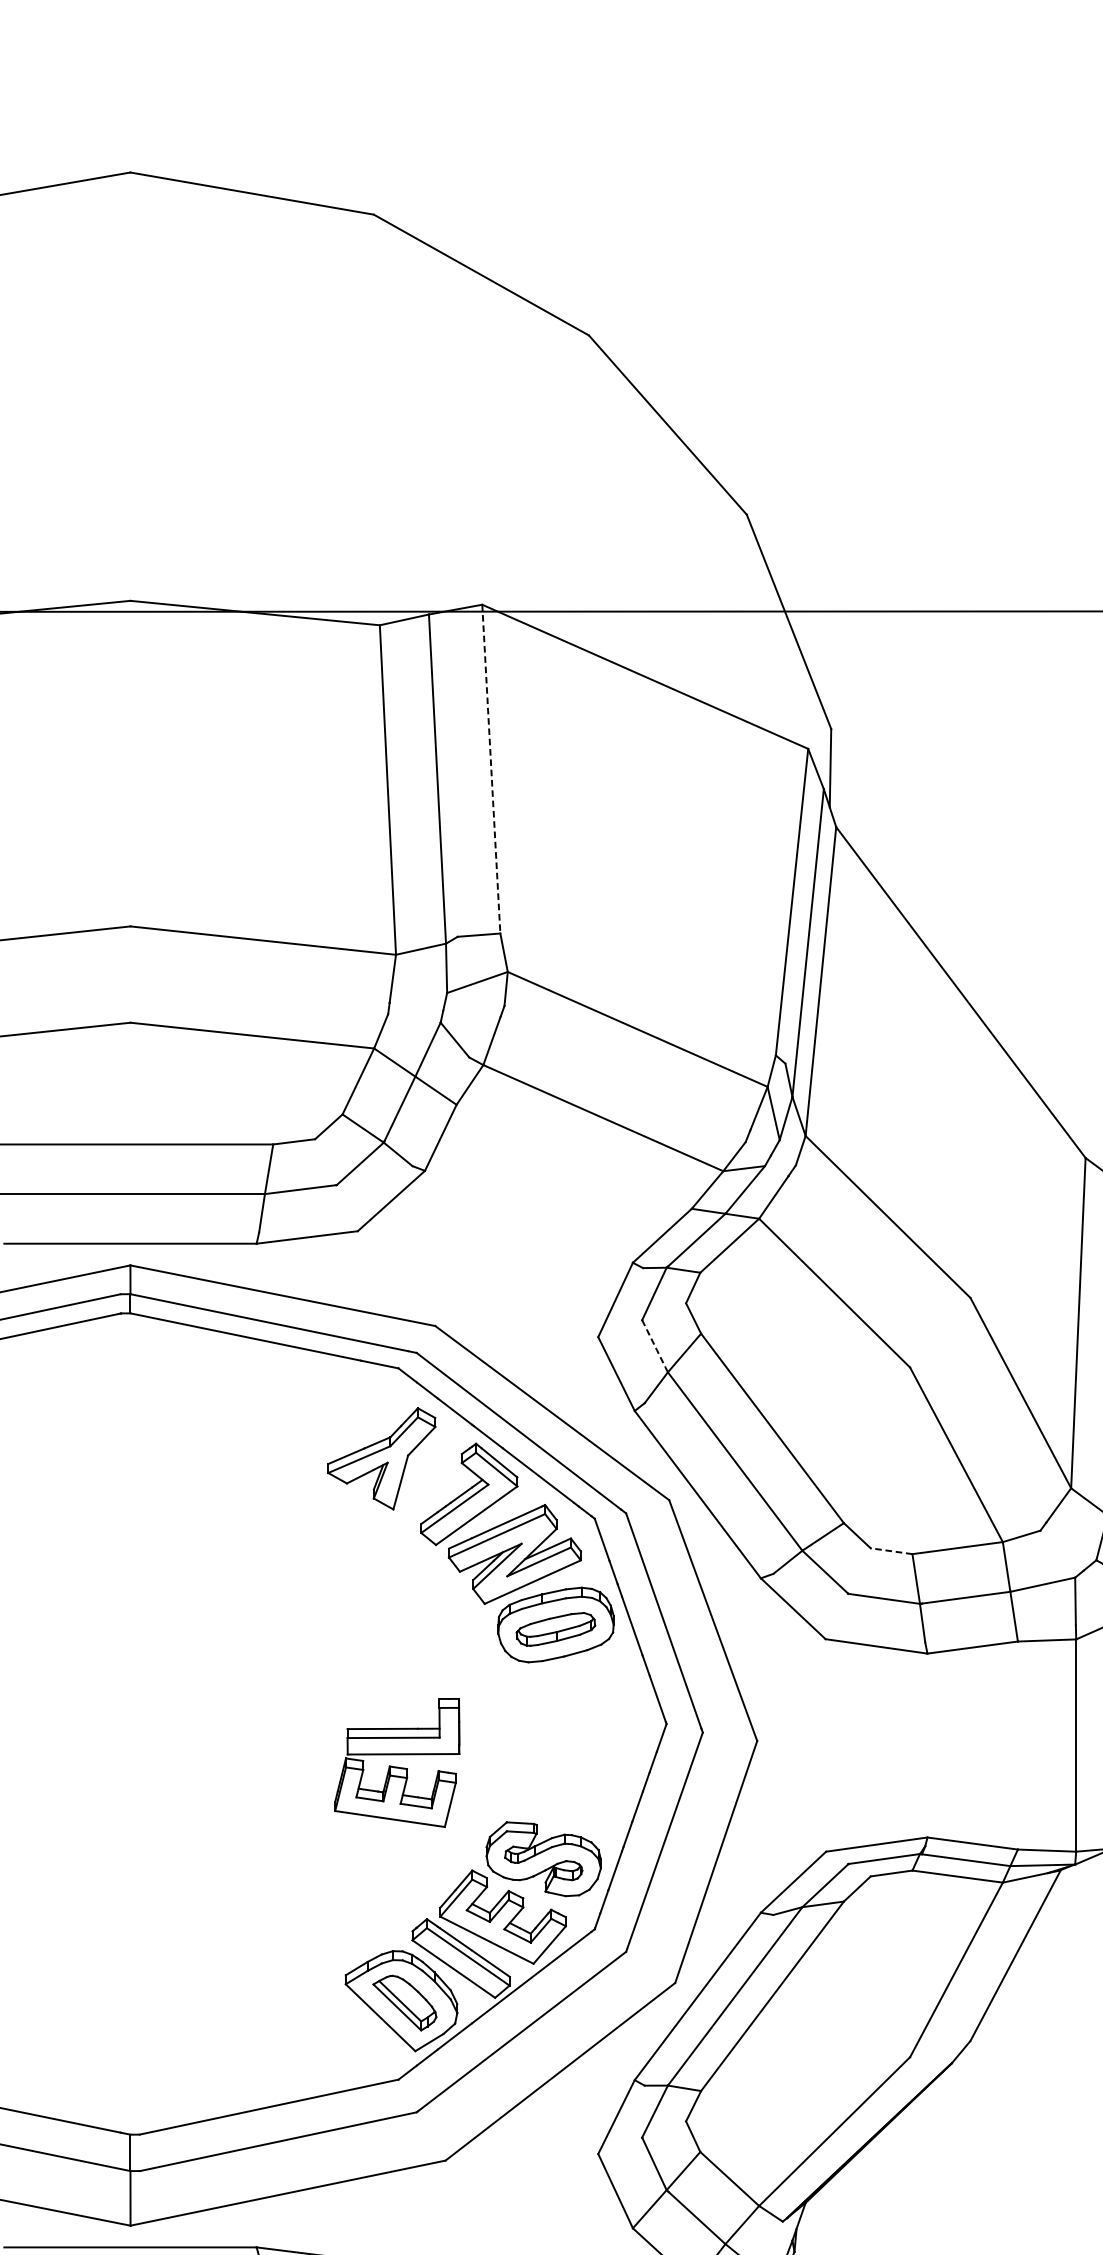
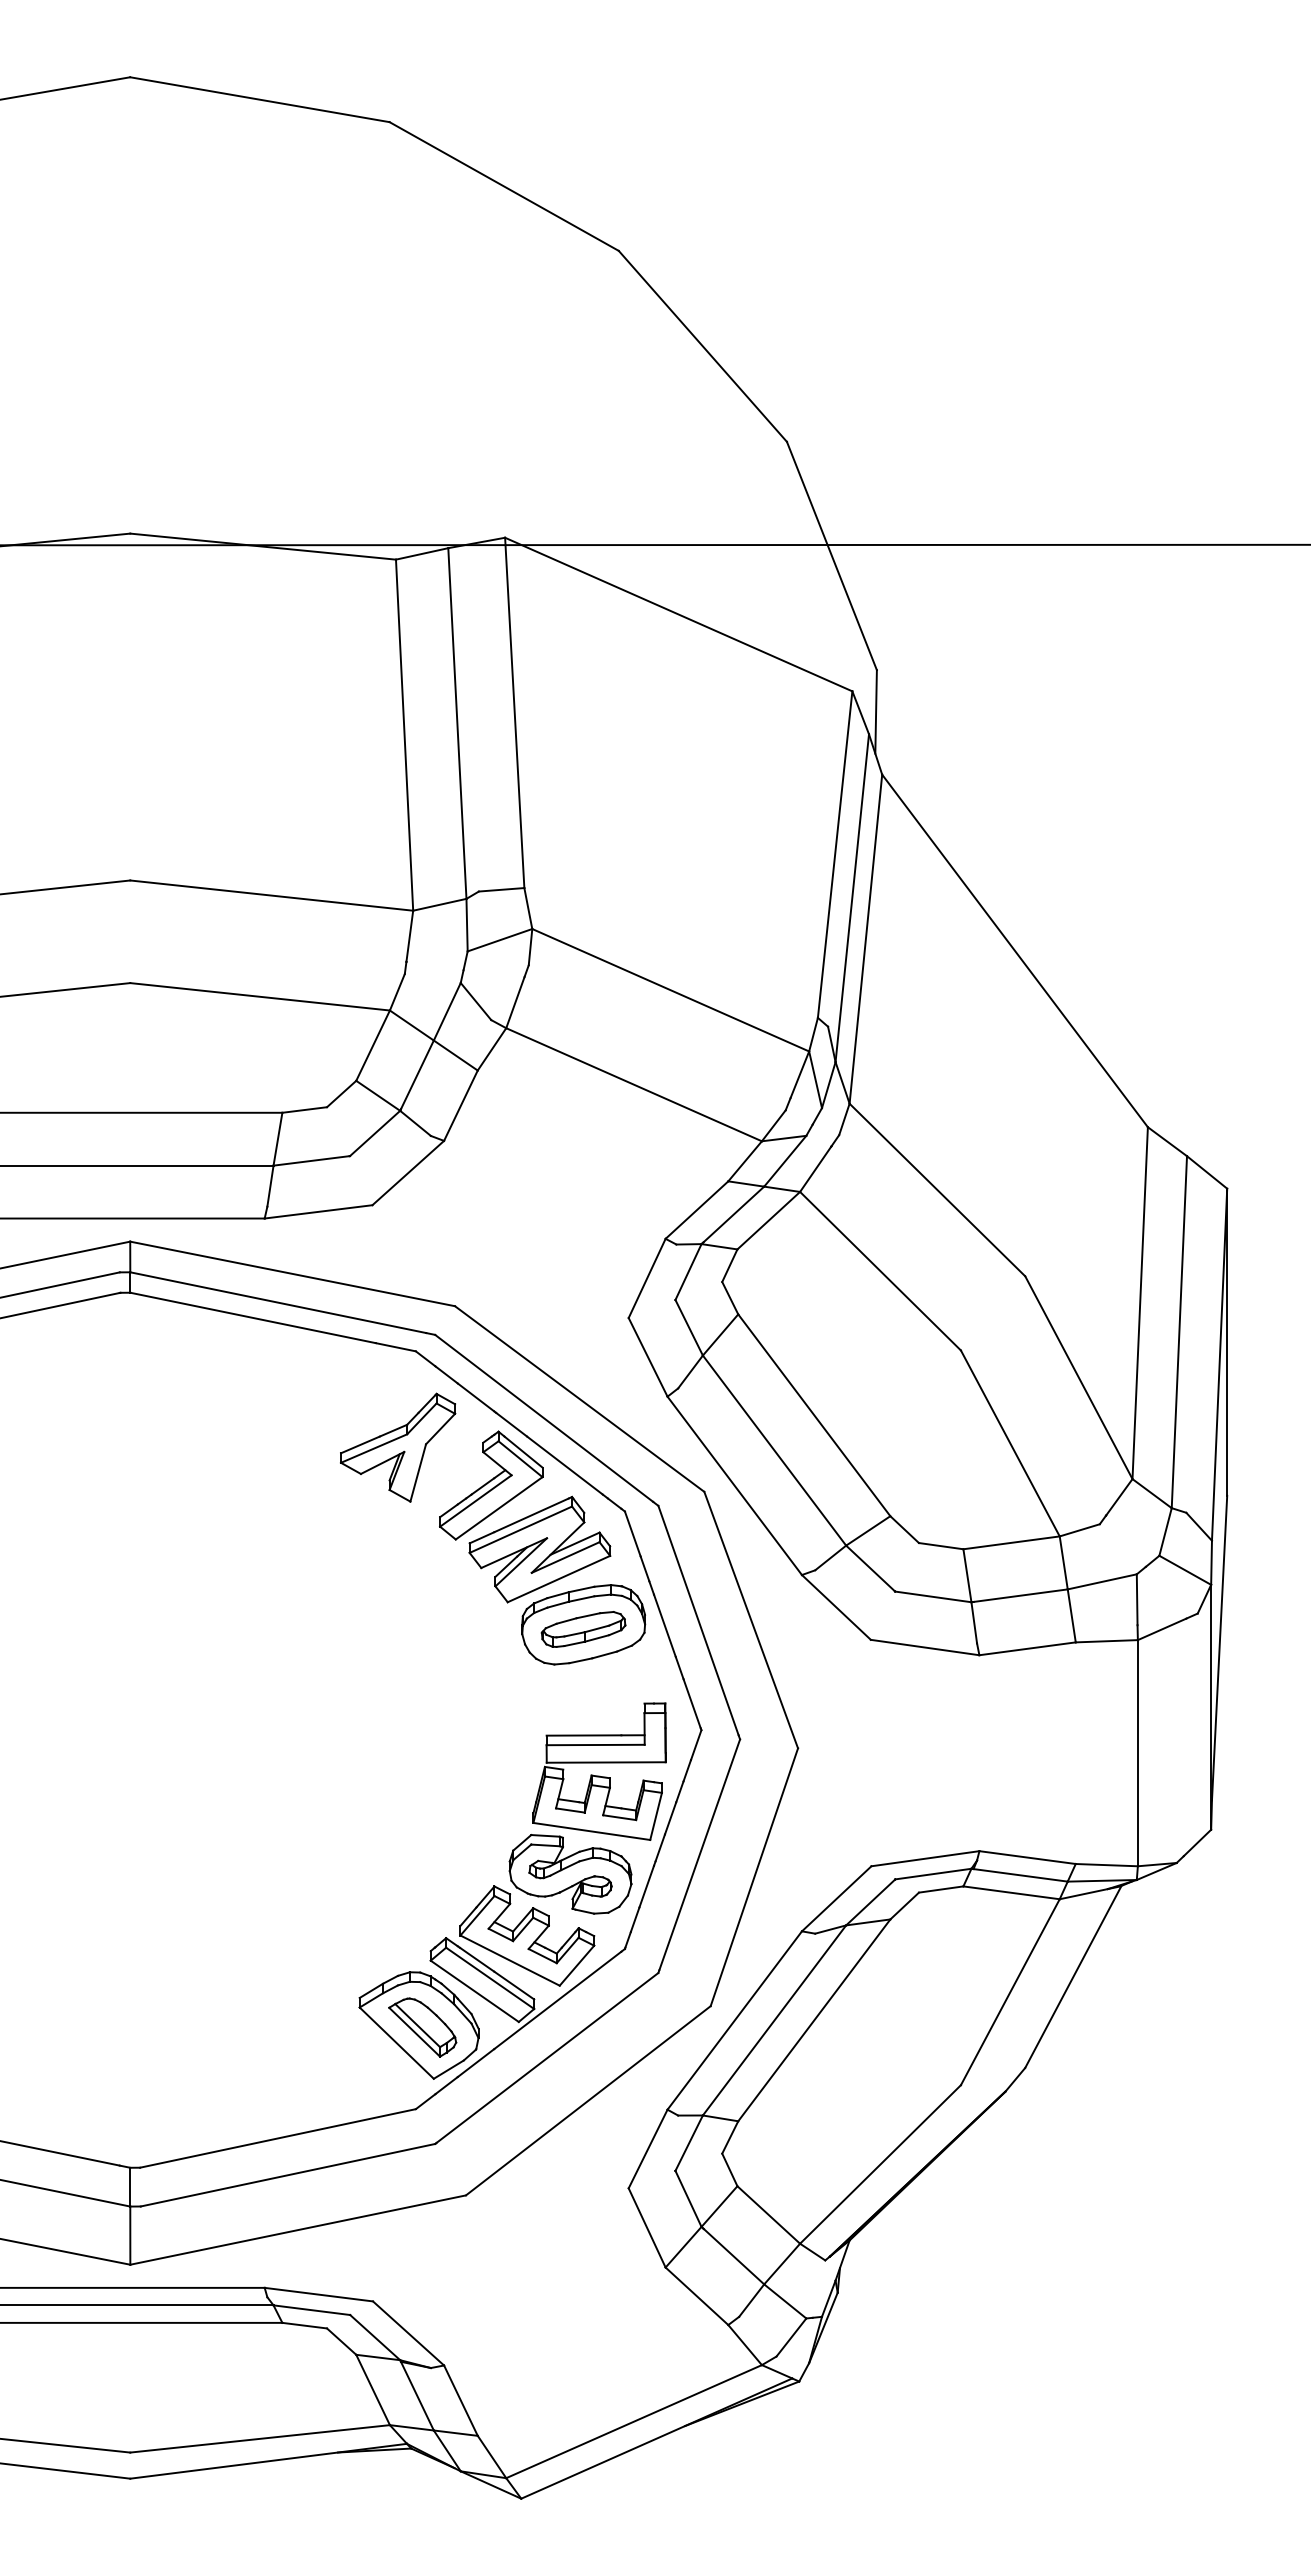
line: (491, 769) -> (514, 713), dashed -> solid
line: (655, 1345) -> (689, 1327), dashed -> solid
line: (890, 1551) -> (940, 1546), dashed -> solid
part: (397, 1762) -> (599, 1771), moved

